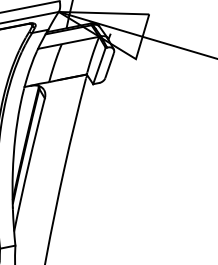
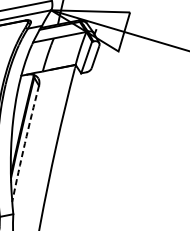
arc: (28, 164) -> (24, 143), solid -> dashed

